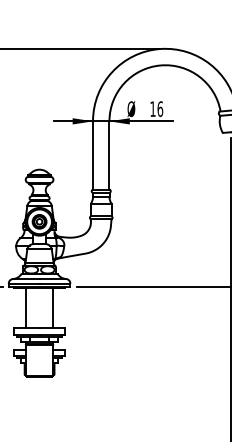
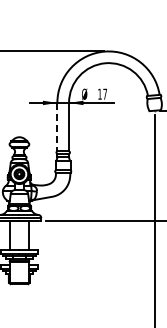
text: (160, 108) -> (105, 93), 16 -> 17
line: (93, 155) -> (57, 127), solid -> dashed

